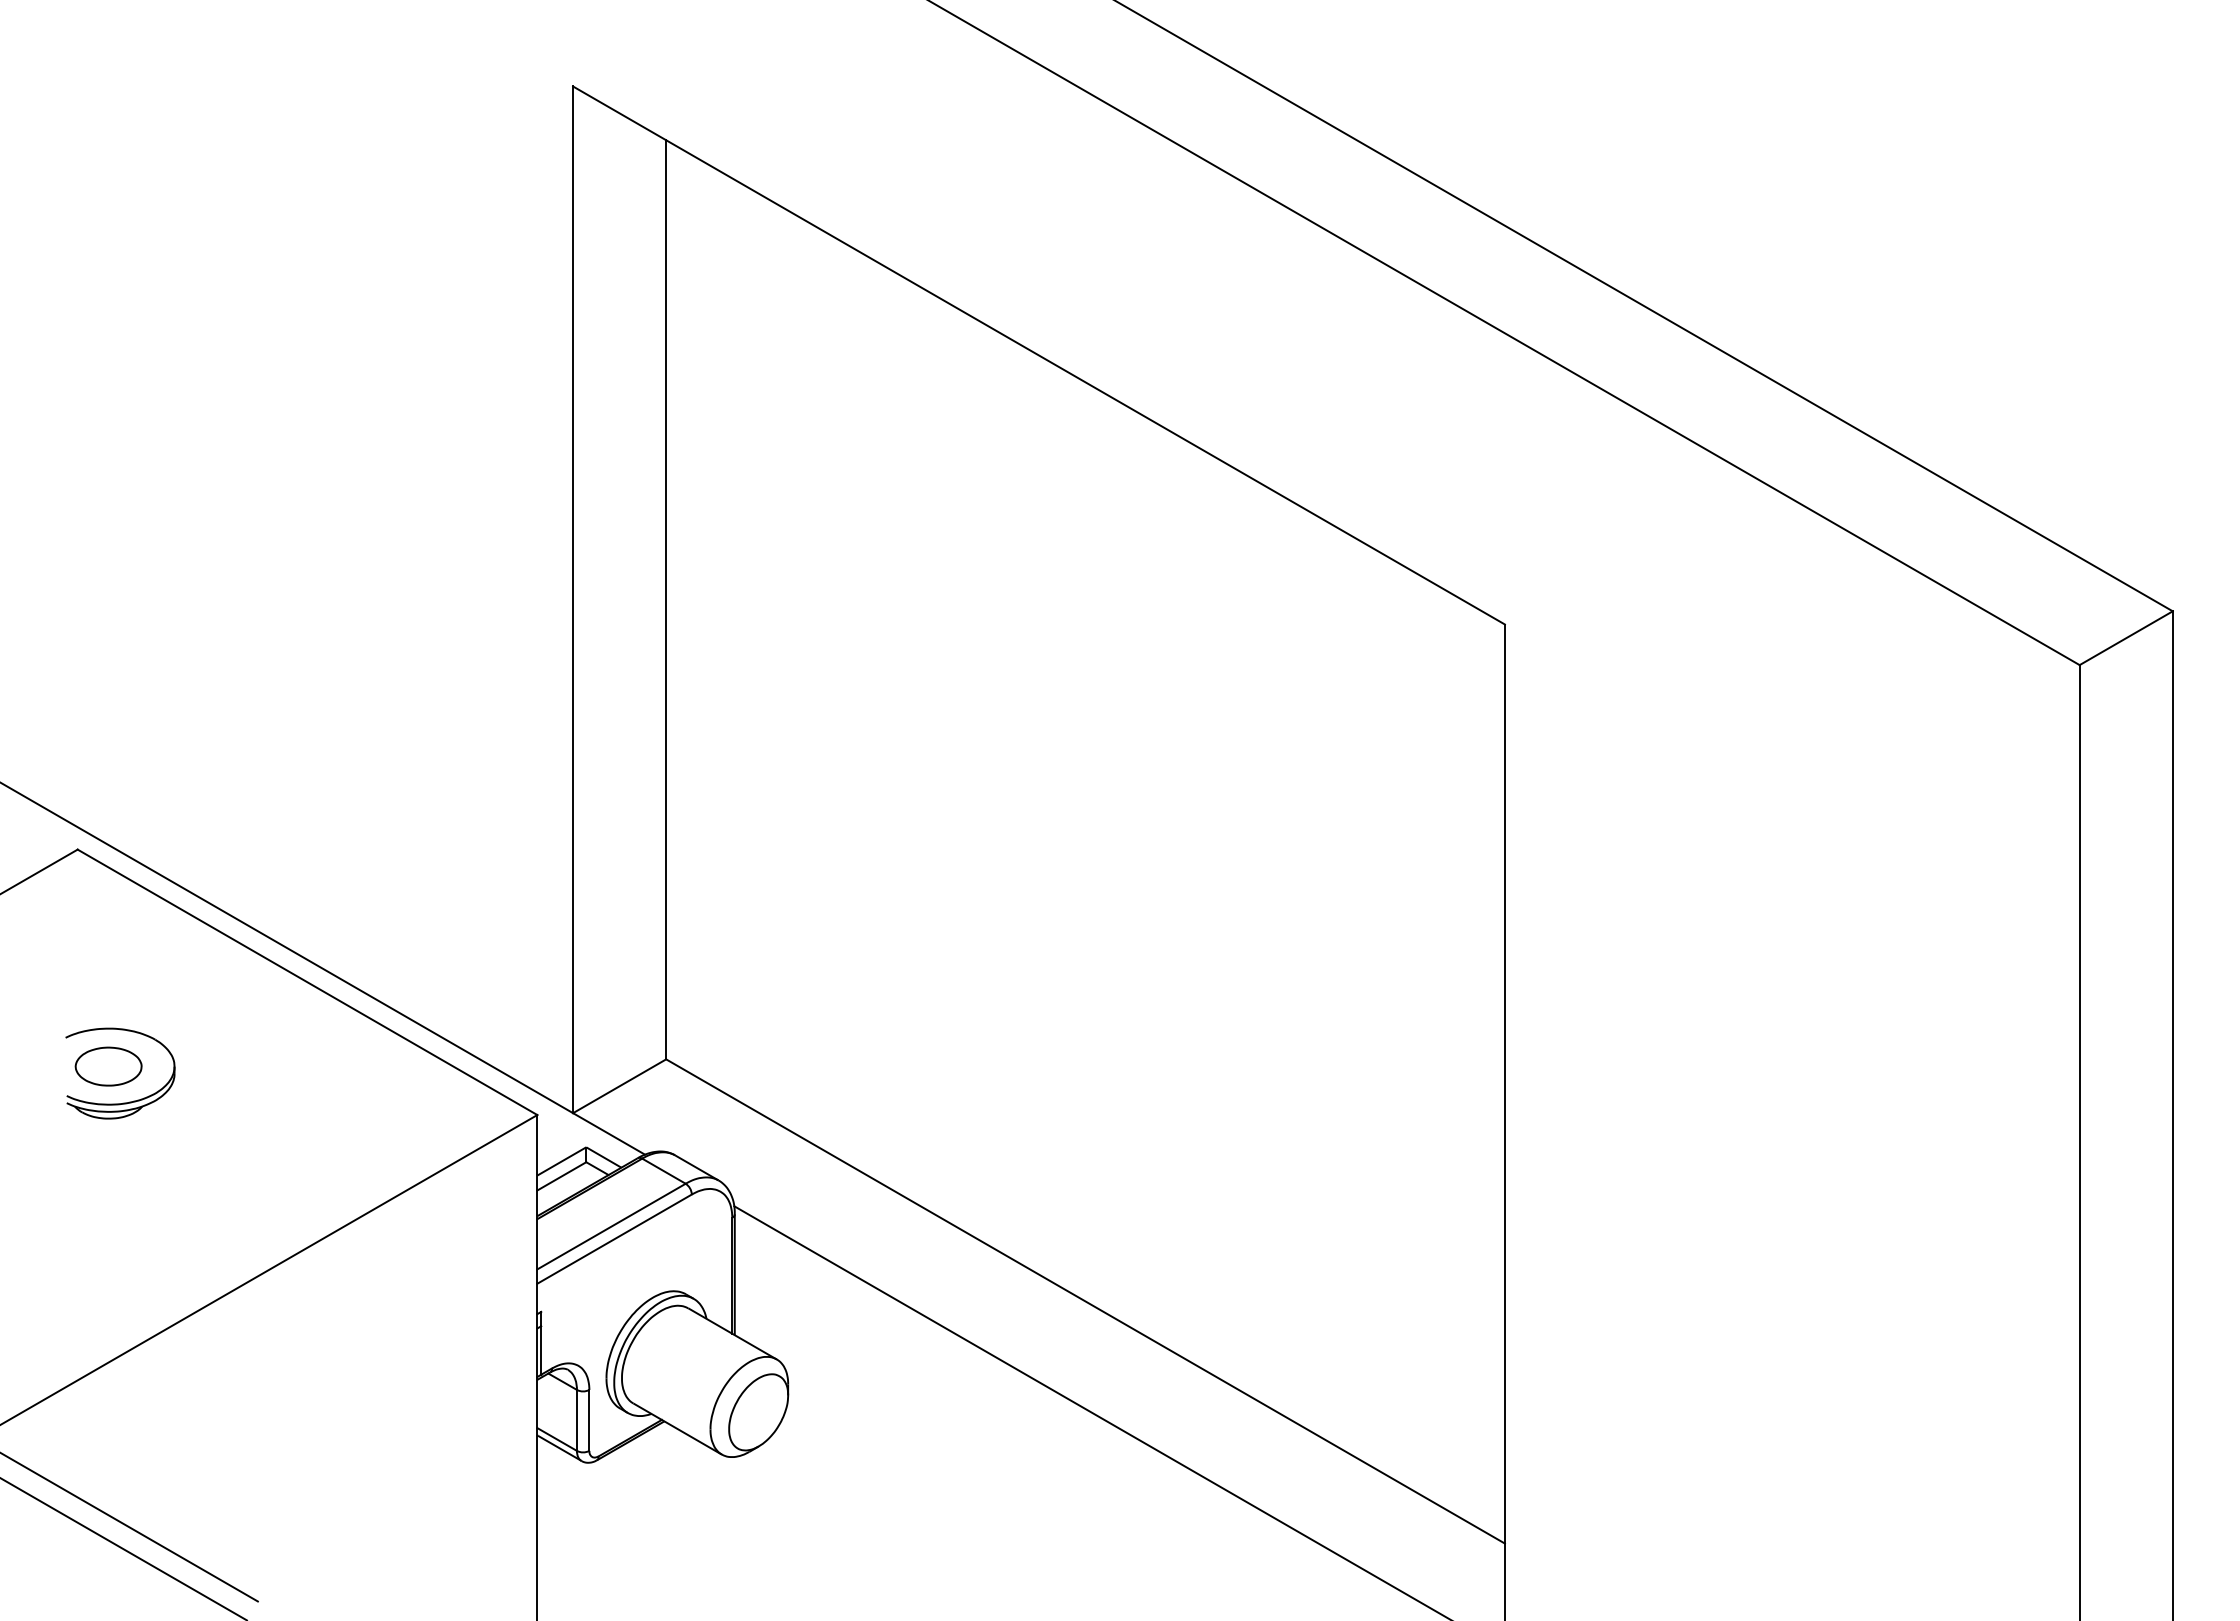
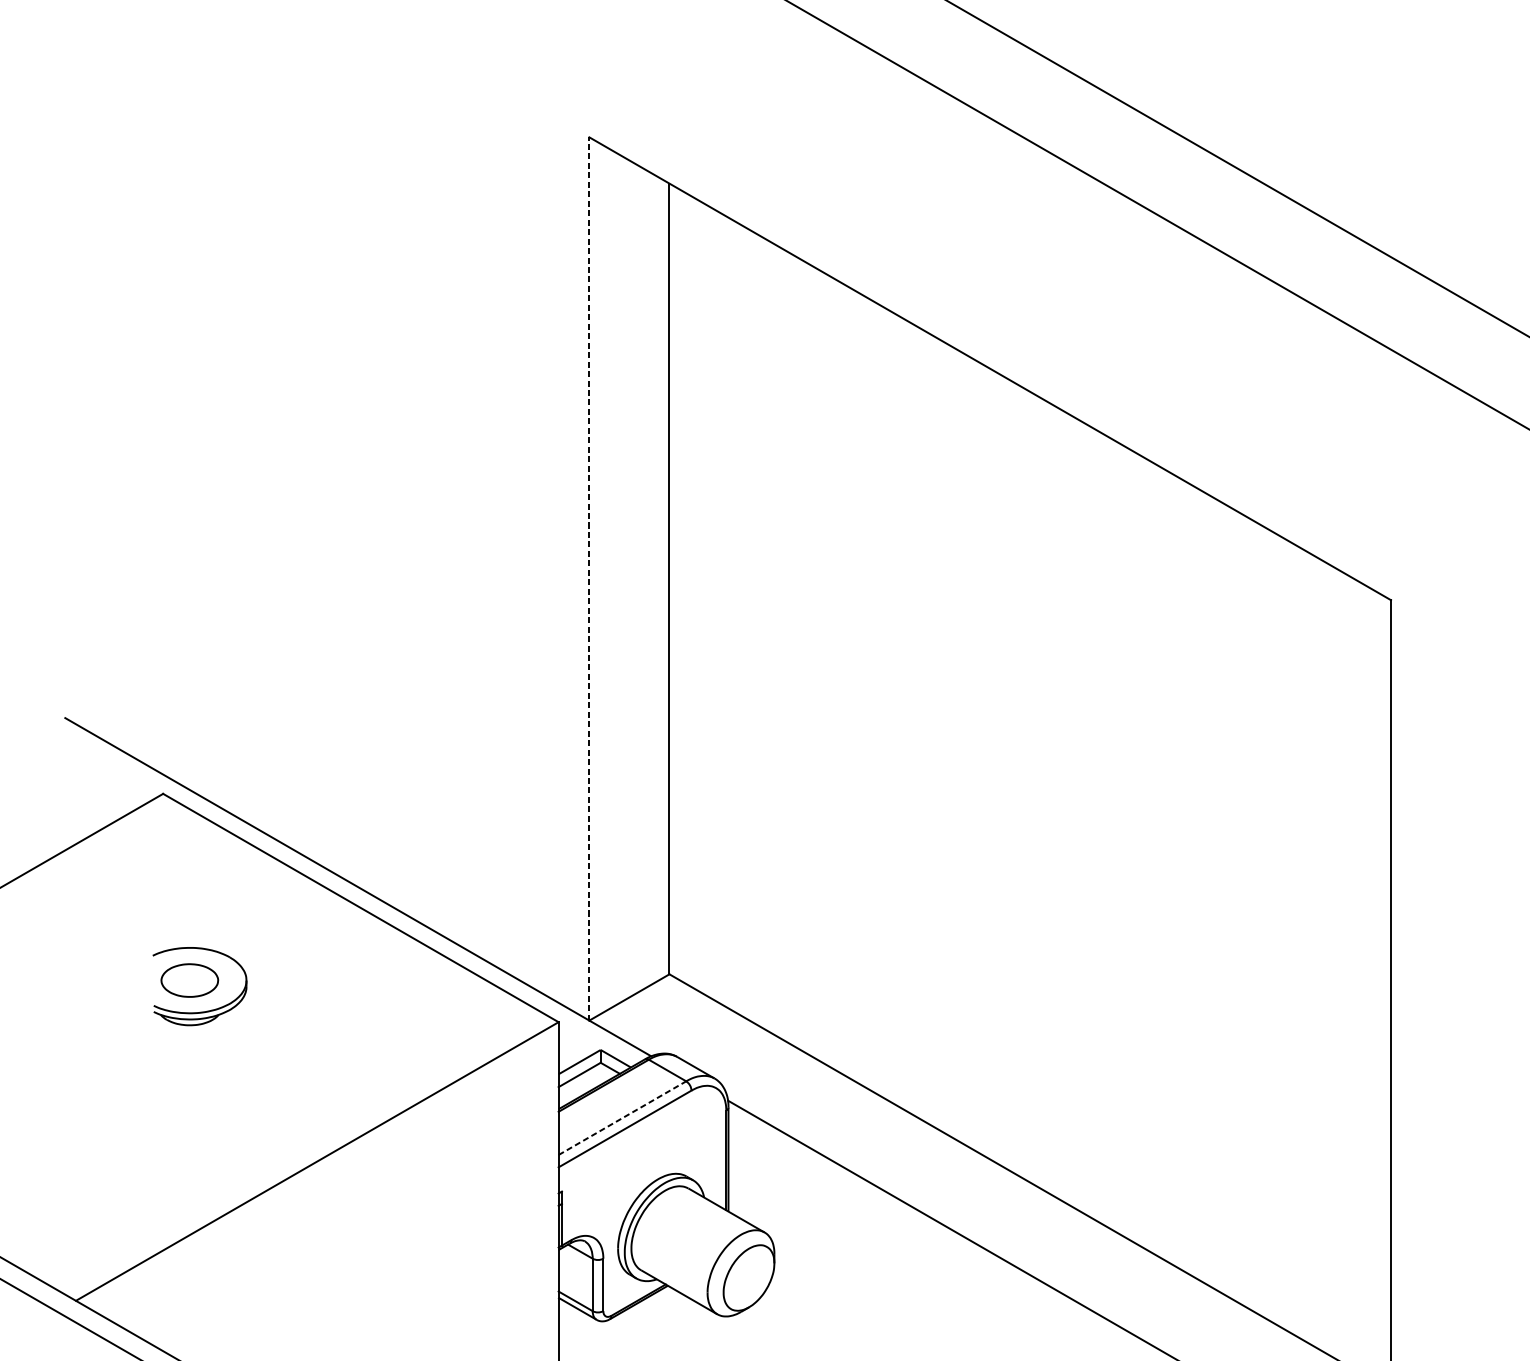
line: (573, 599) -> (589, 578), solid -> dashed
line: (611, 1226) -> (622, 1118), solid -> dashed

